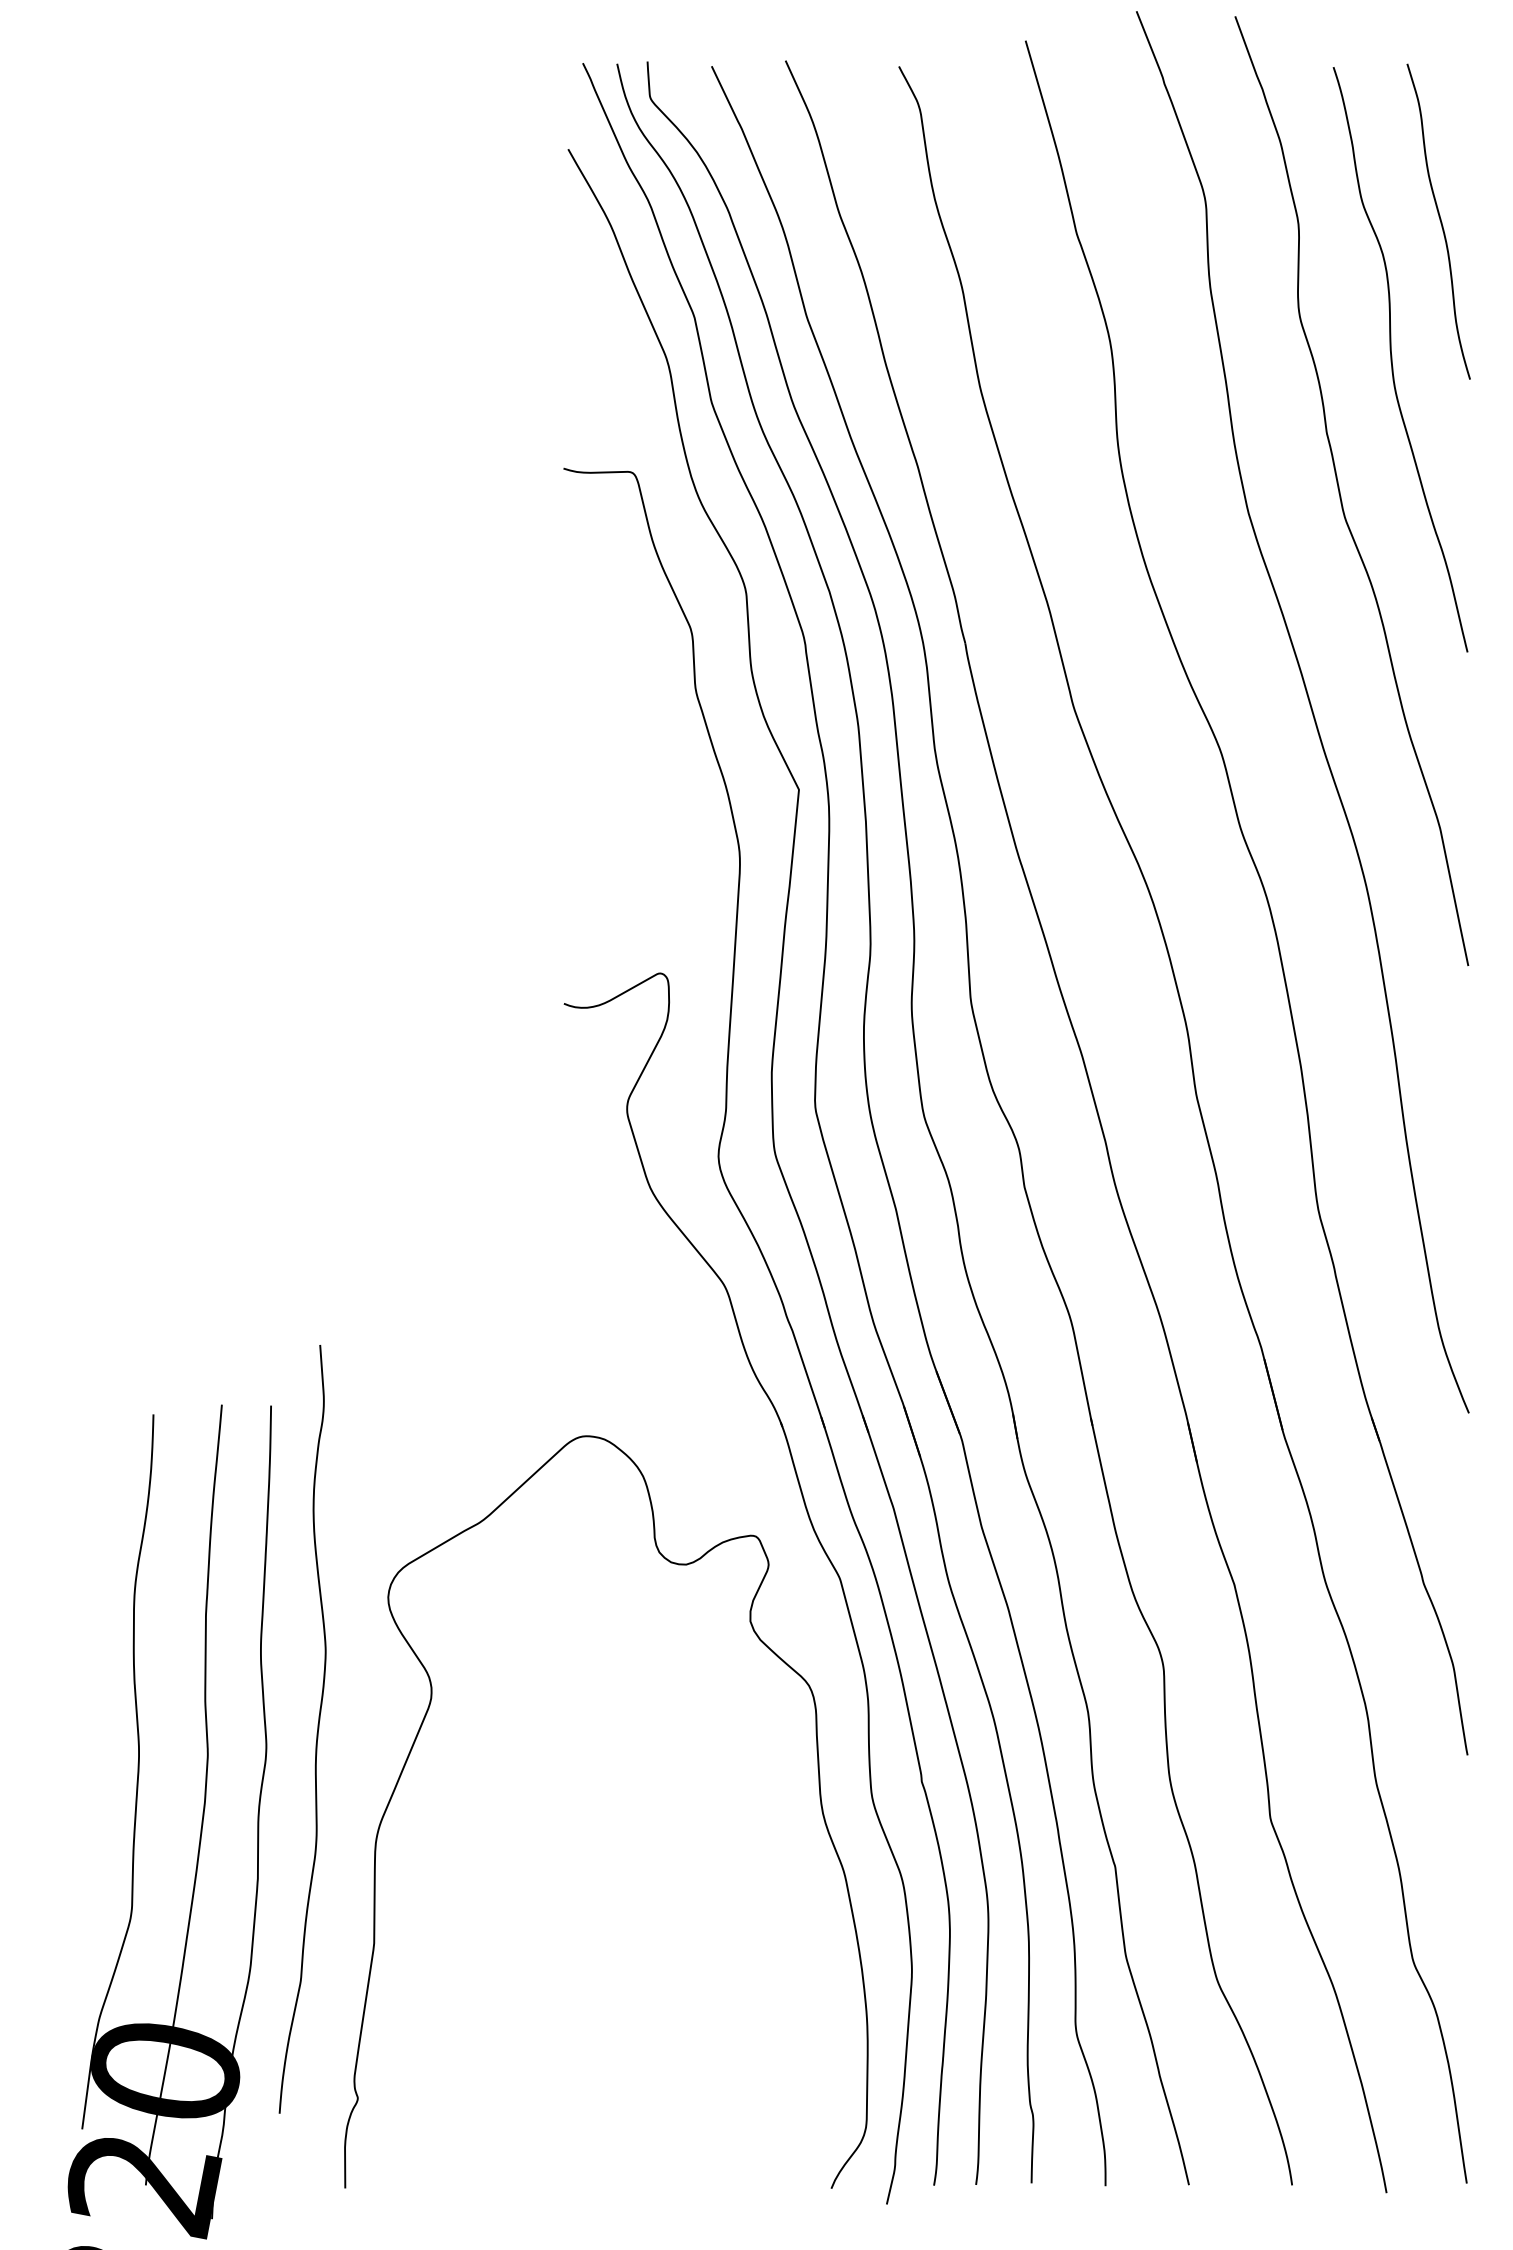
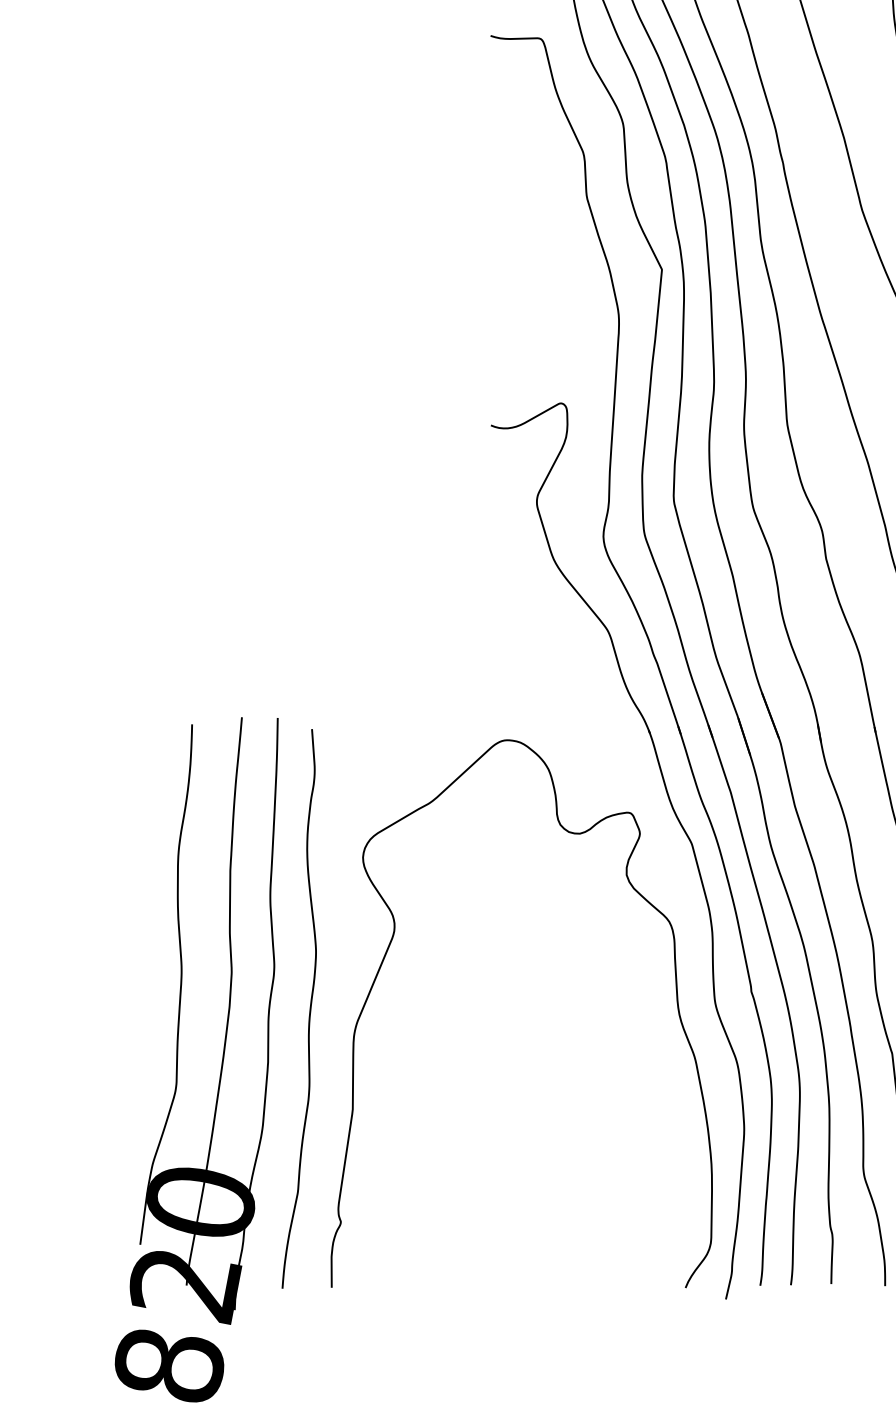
curve: (316, 1733) -> (309, 1011), moved

